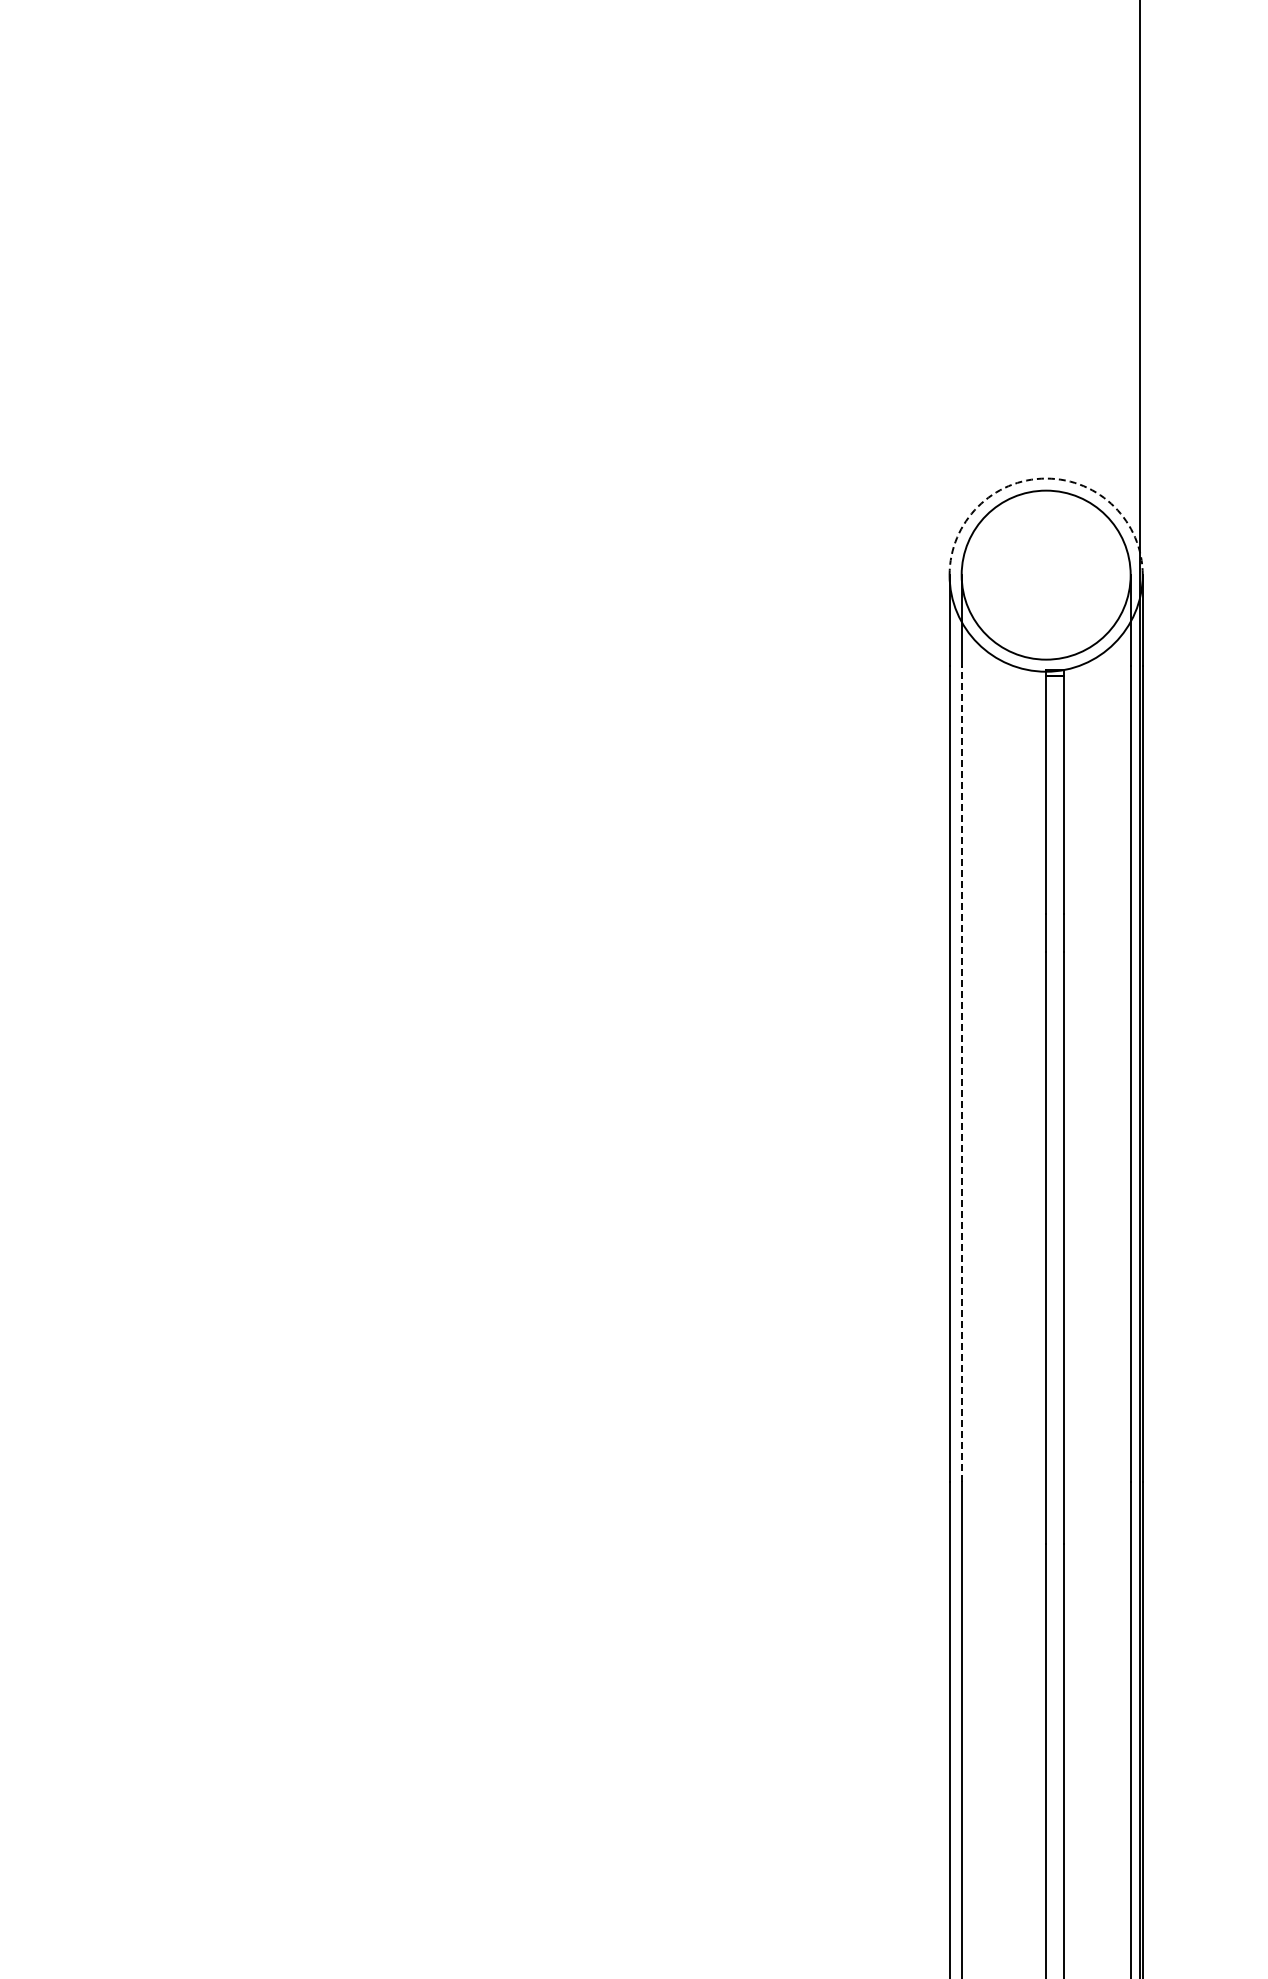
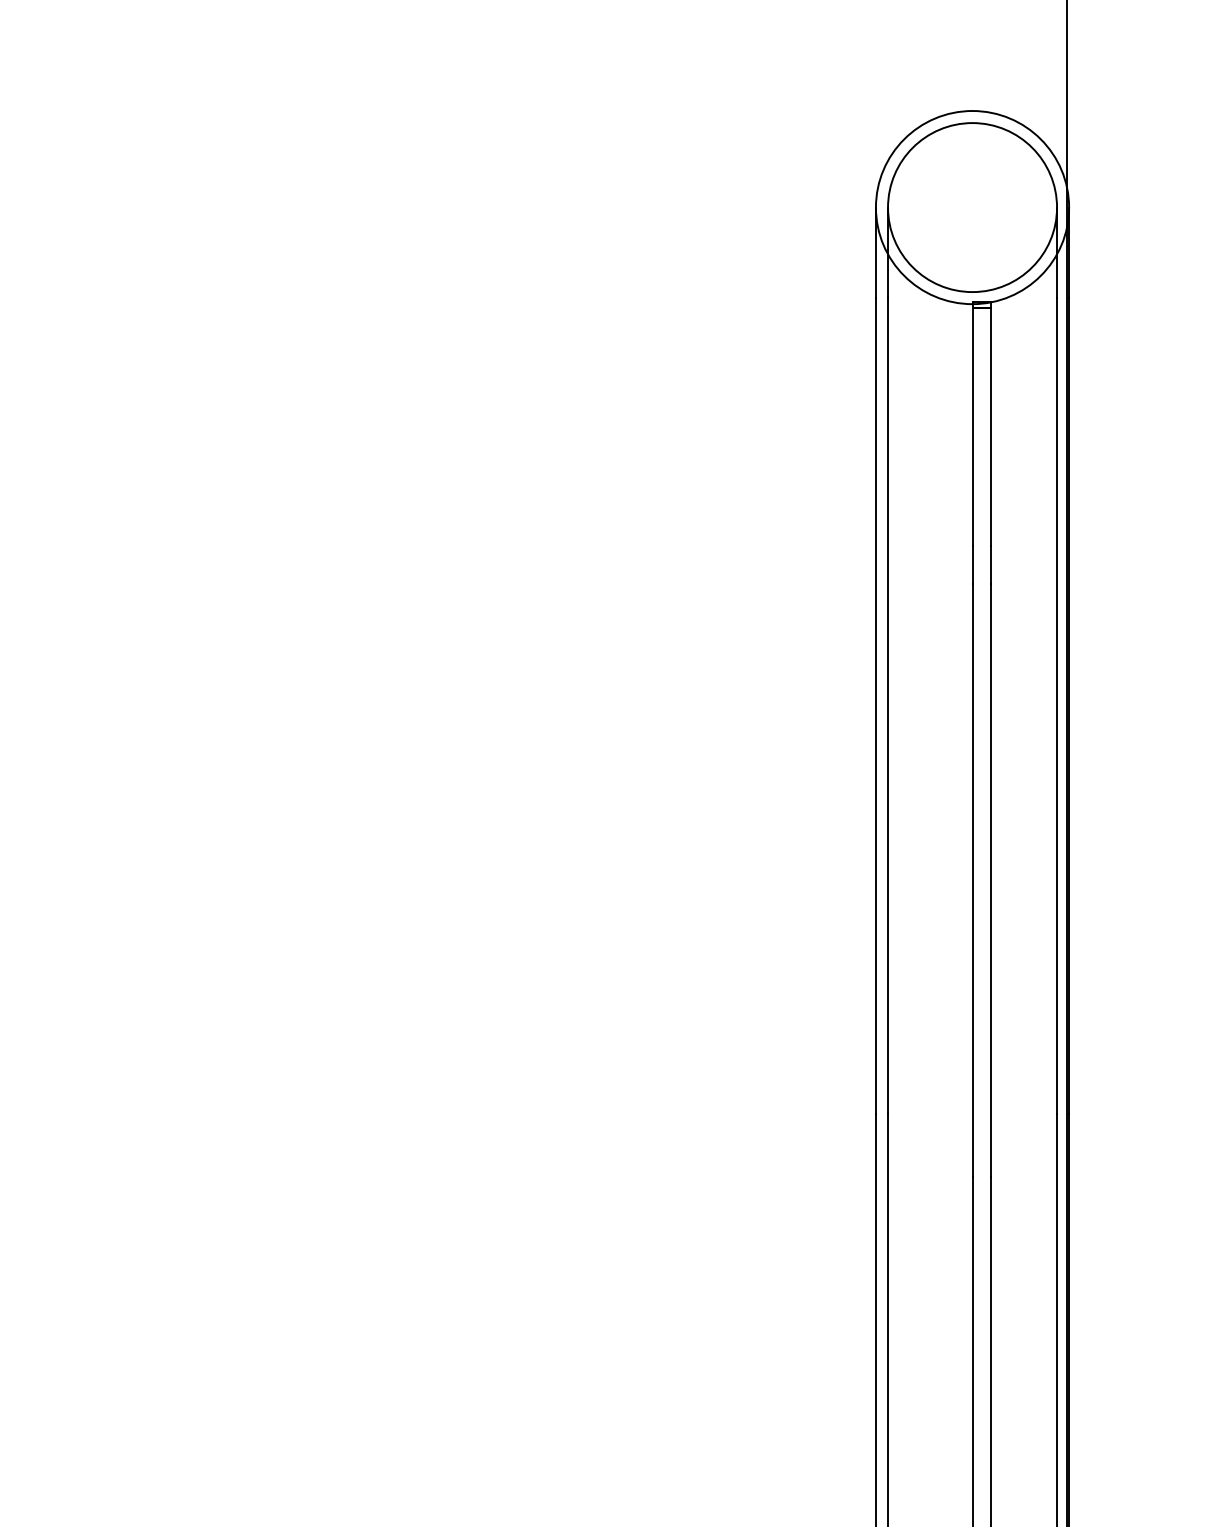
arc: (1046, 478) -> (972, 110), dashed -> solid
line: (961, 1073) -> (887, 705), dashed -> solid

